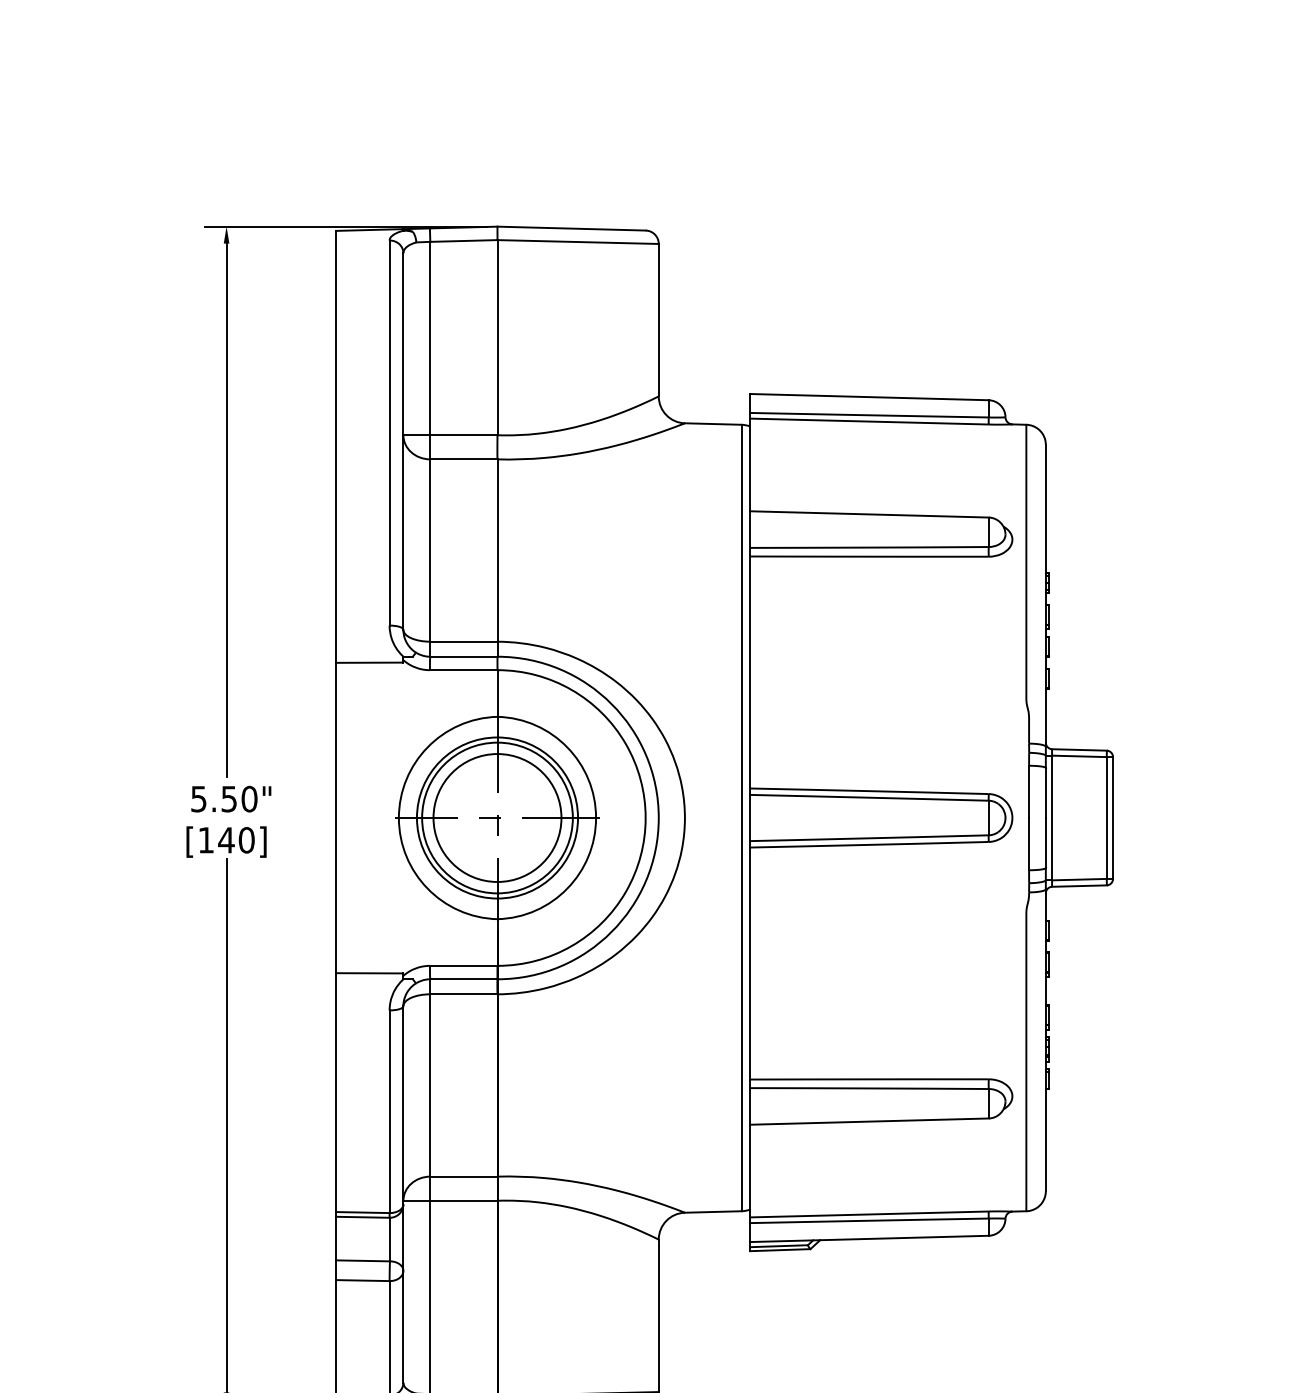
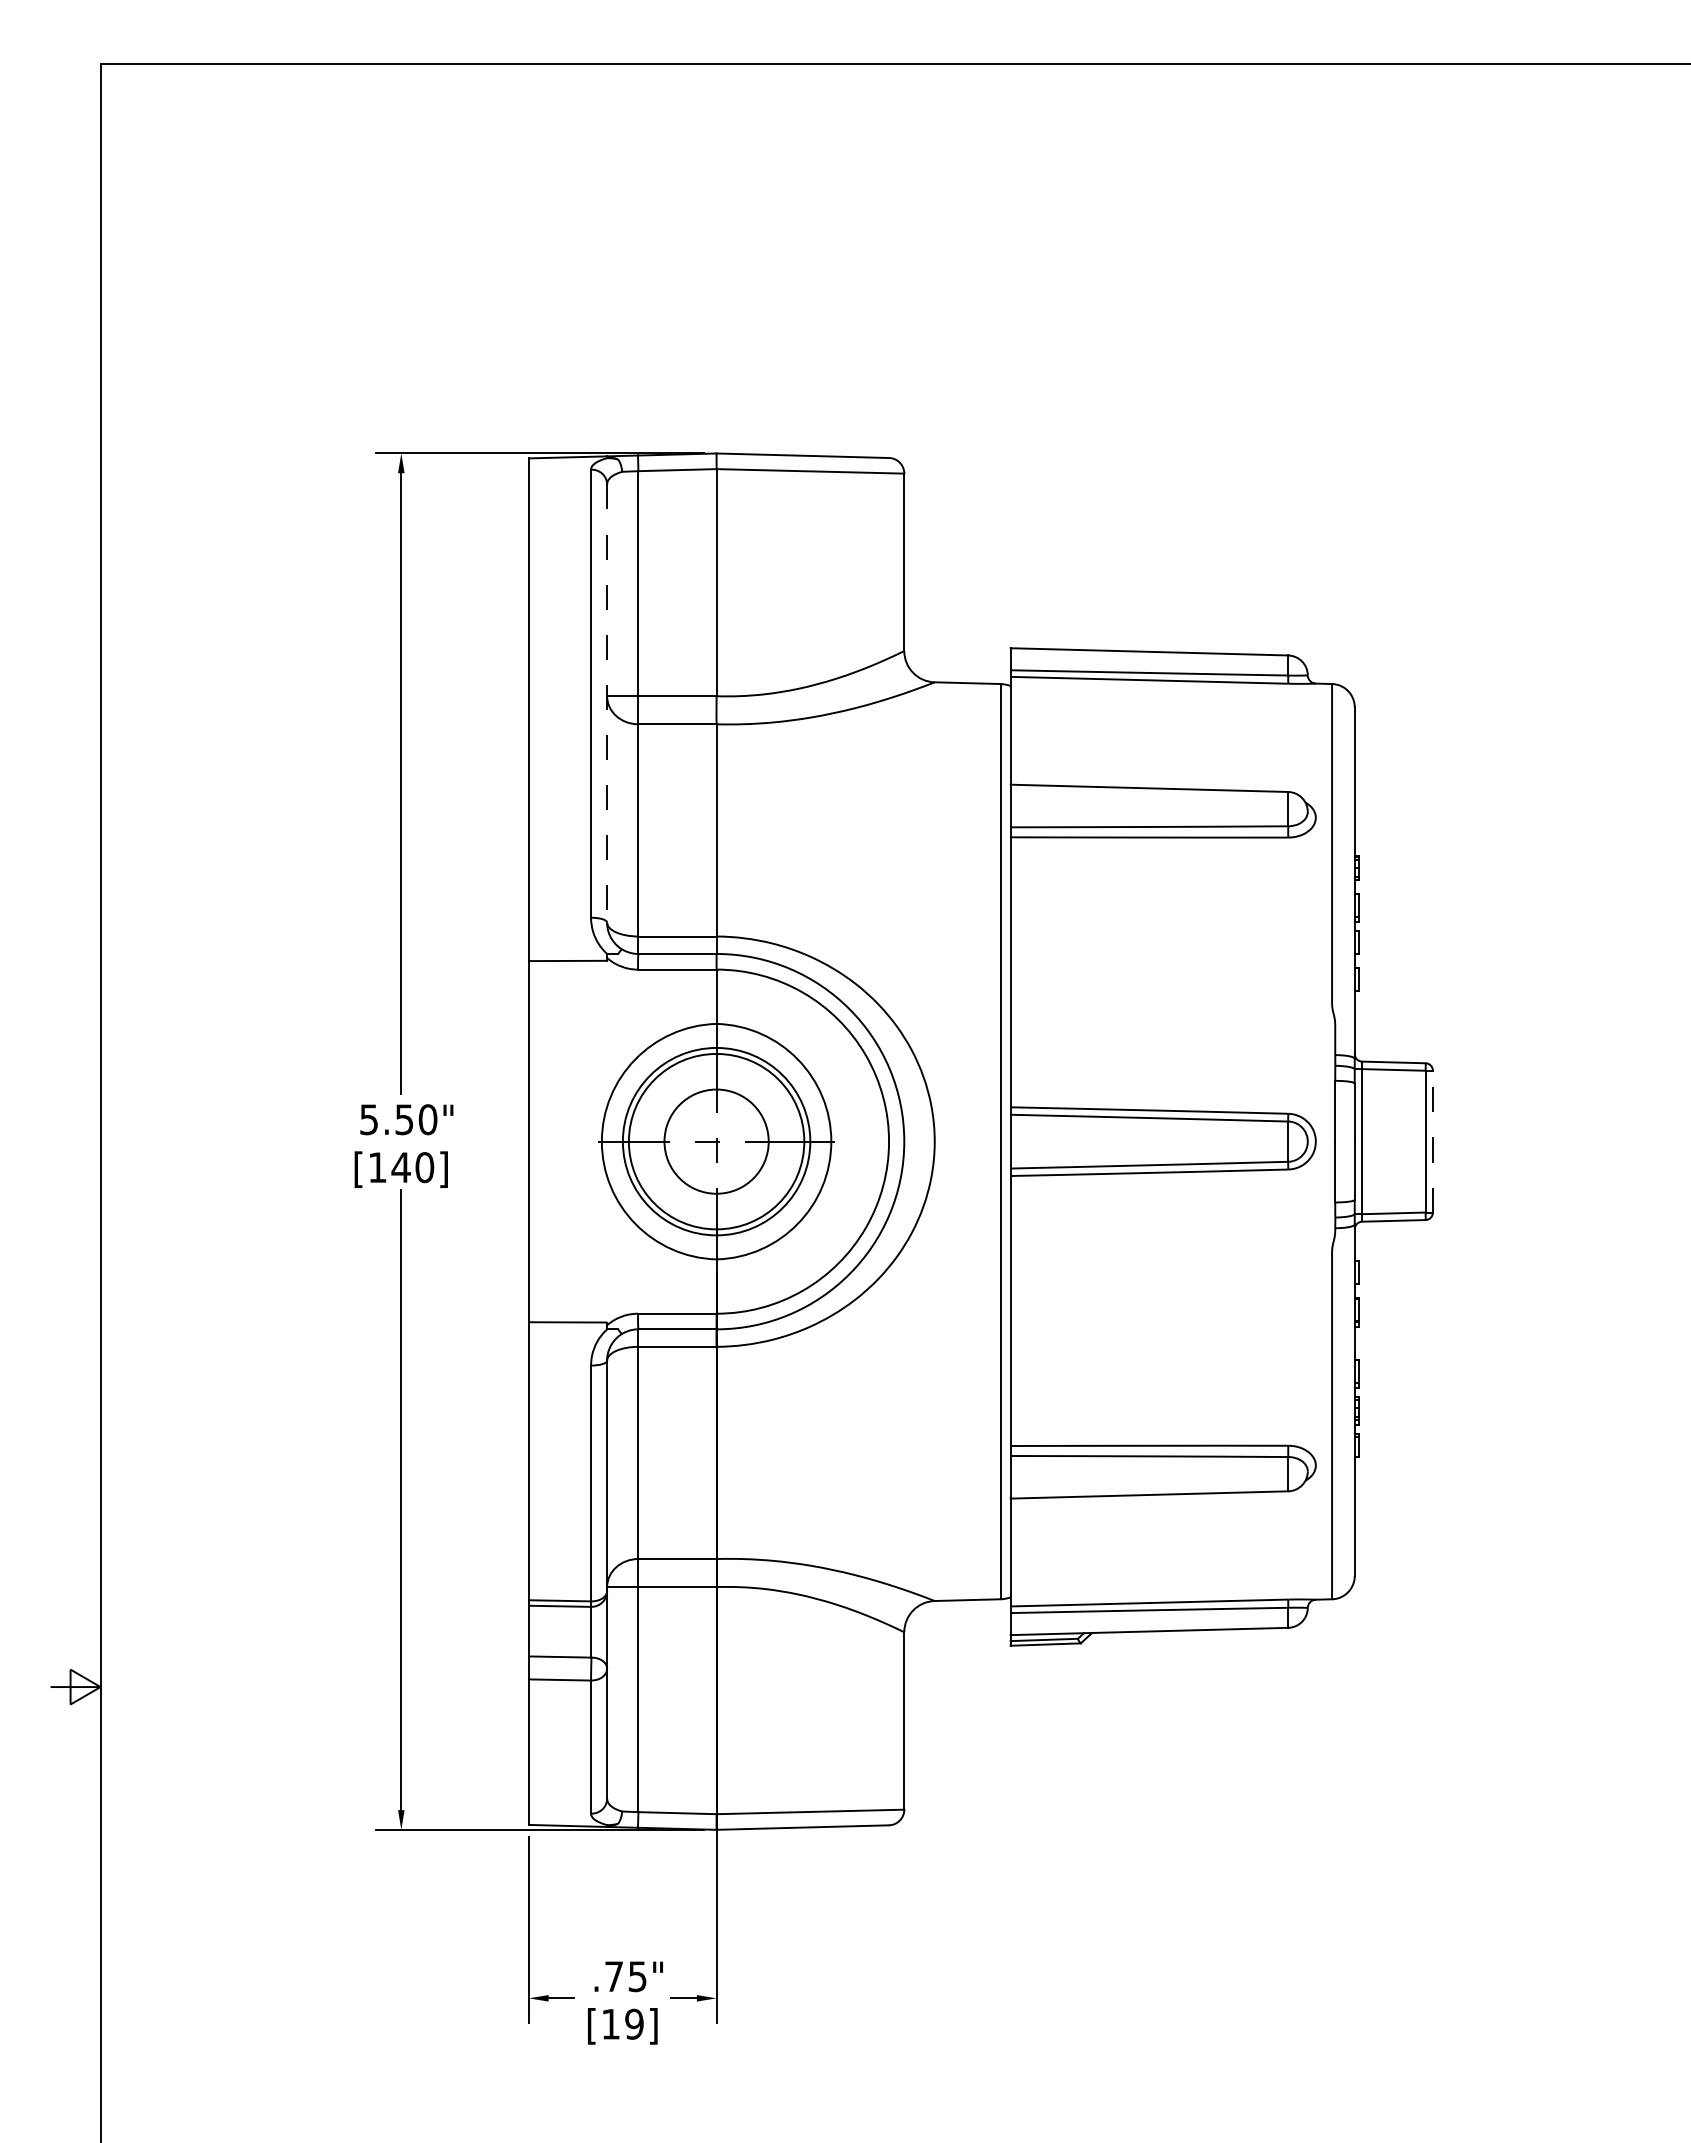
line: (403, 442) -> (607, 704), solid -> dashed
circle: (497, 817) -> (716, 1141), size x0.7
line: (1112, 817) -> (1432, 1141), solid -> dashed

